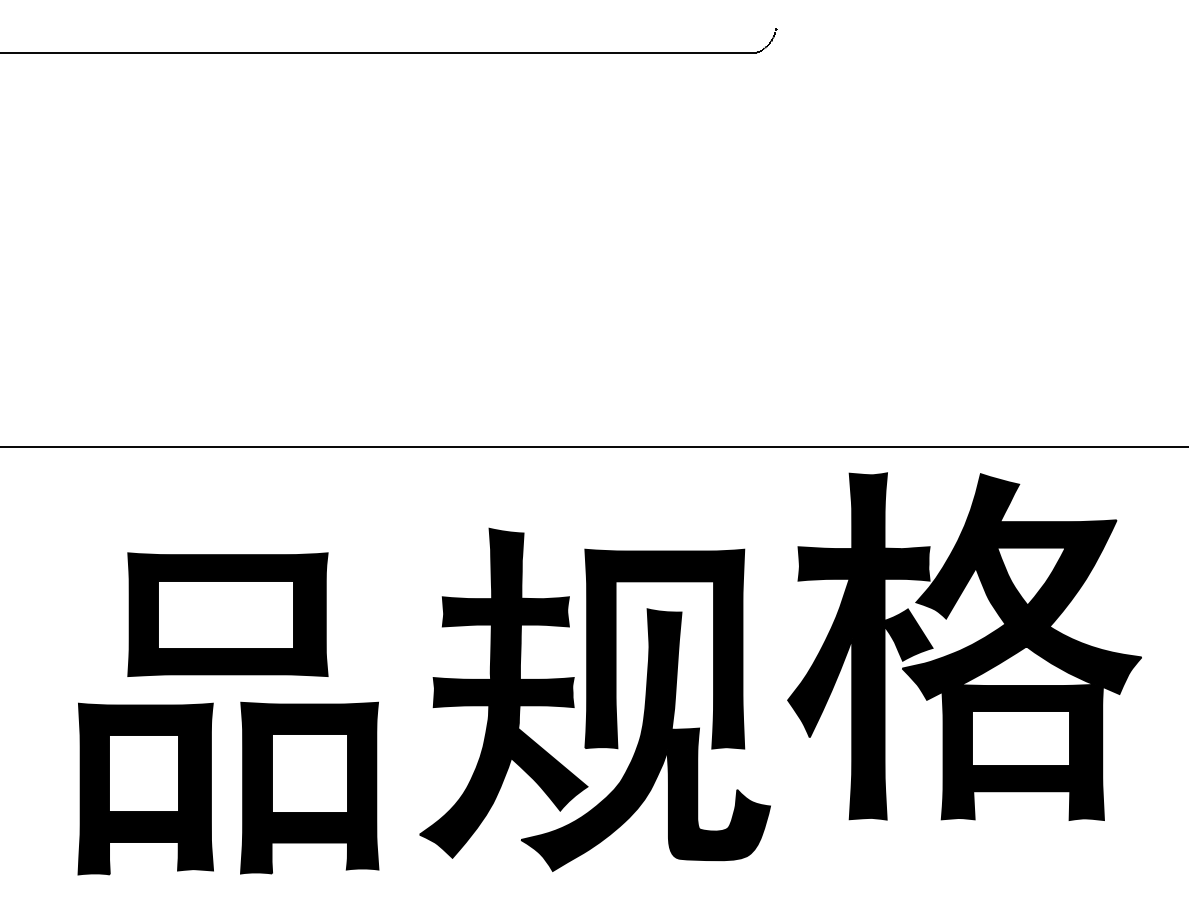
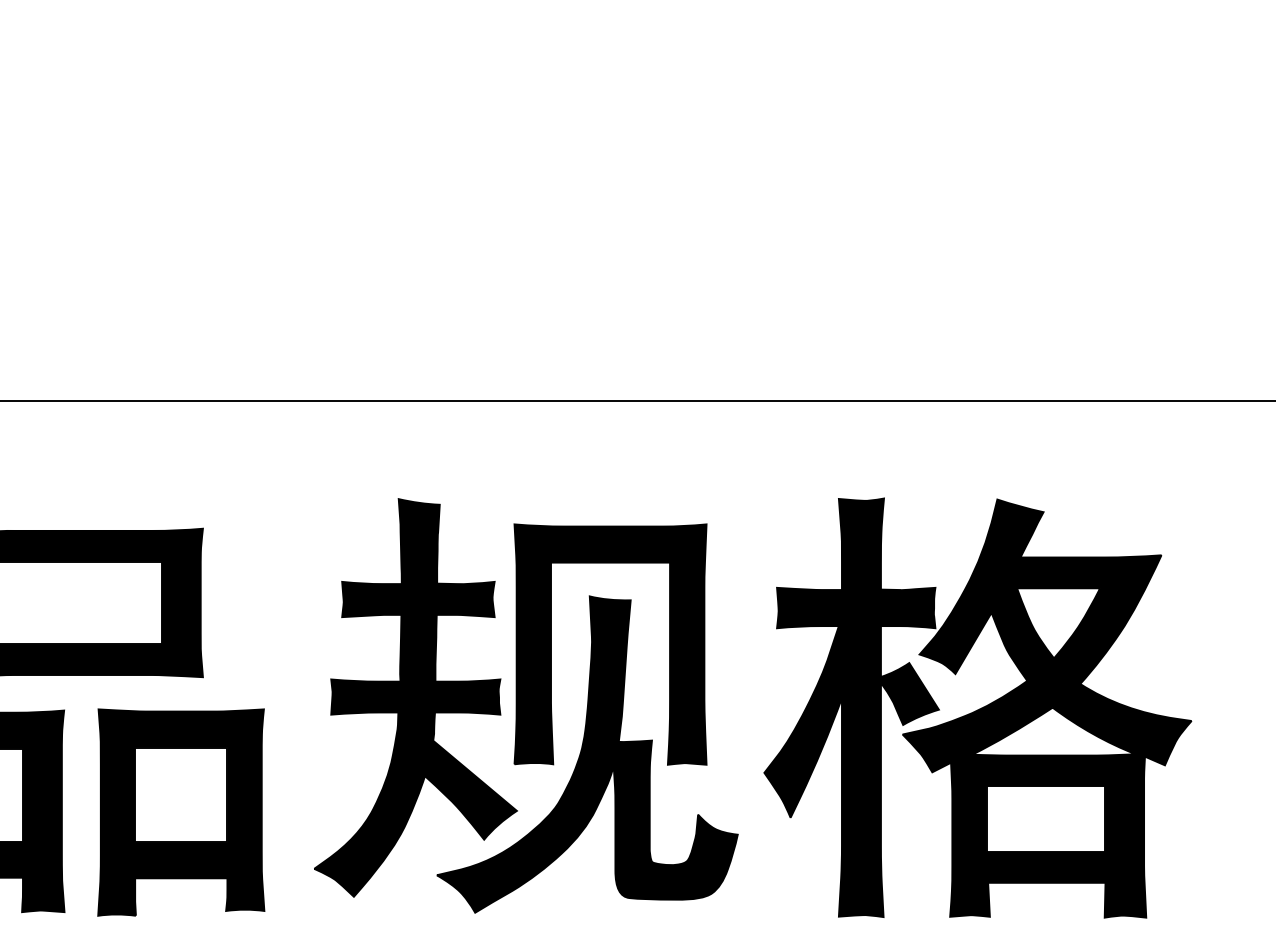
part: (964, 646) -> (977, 707), moved

